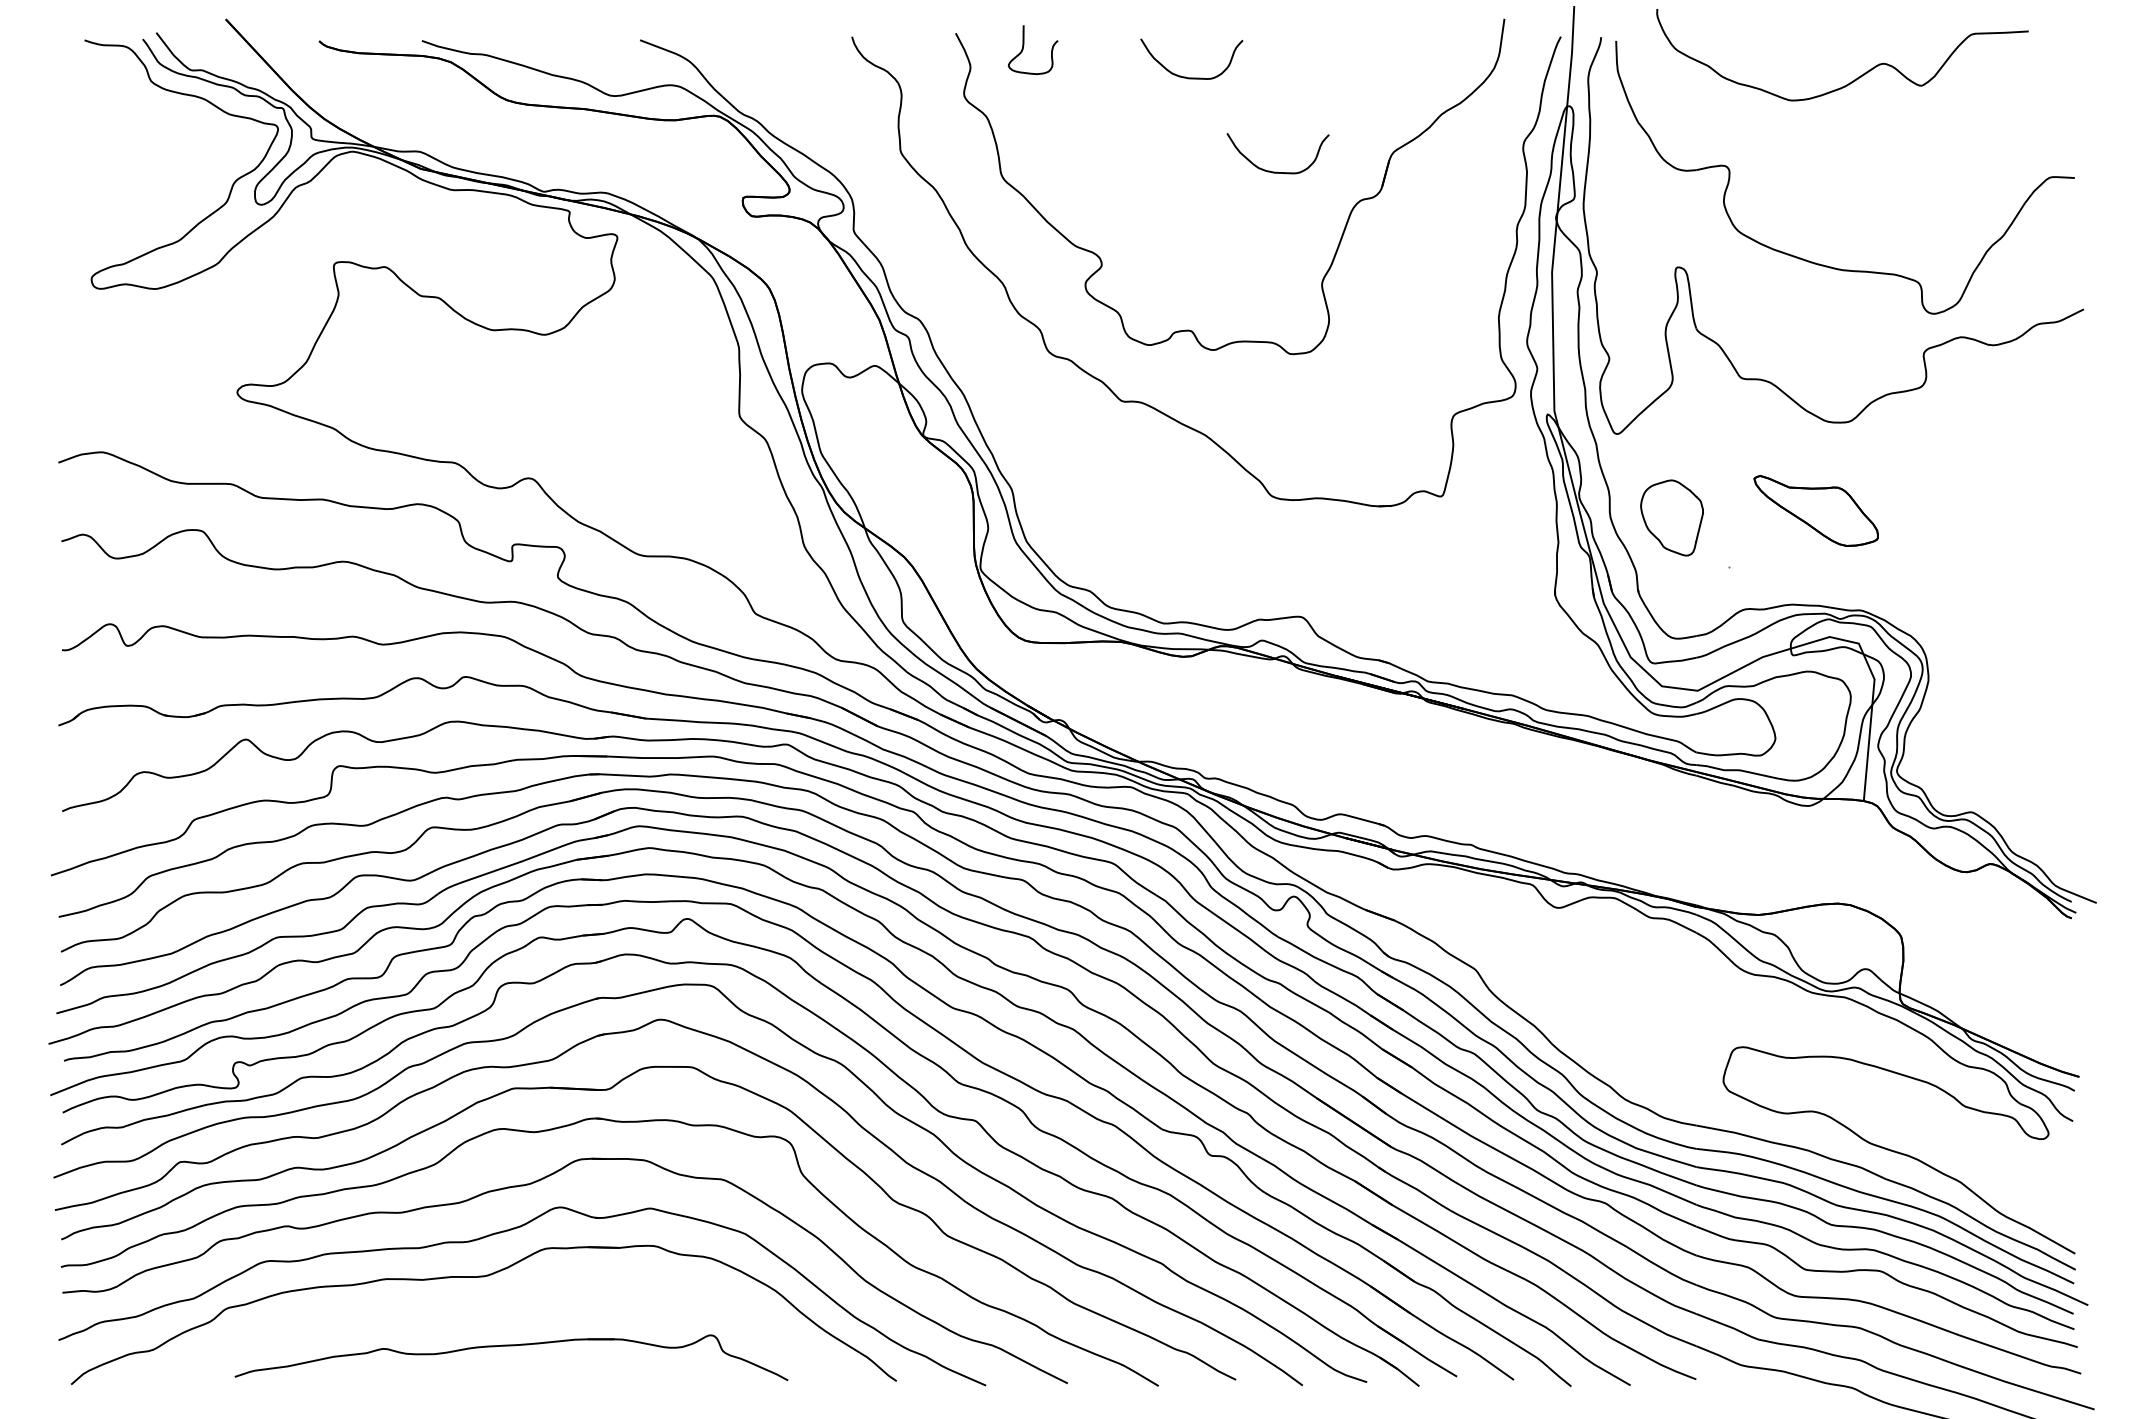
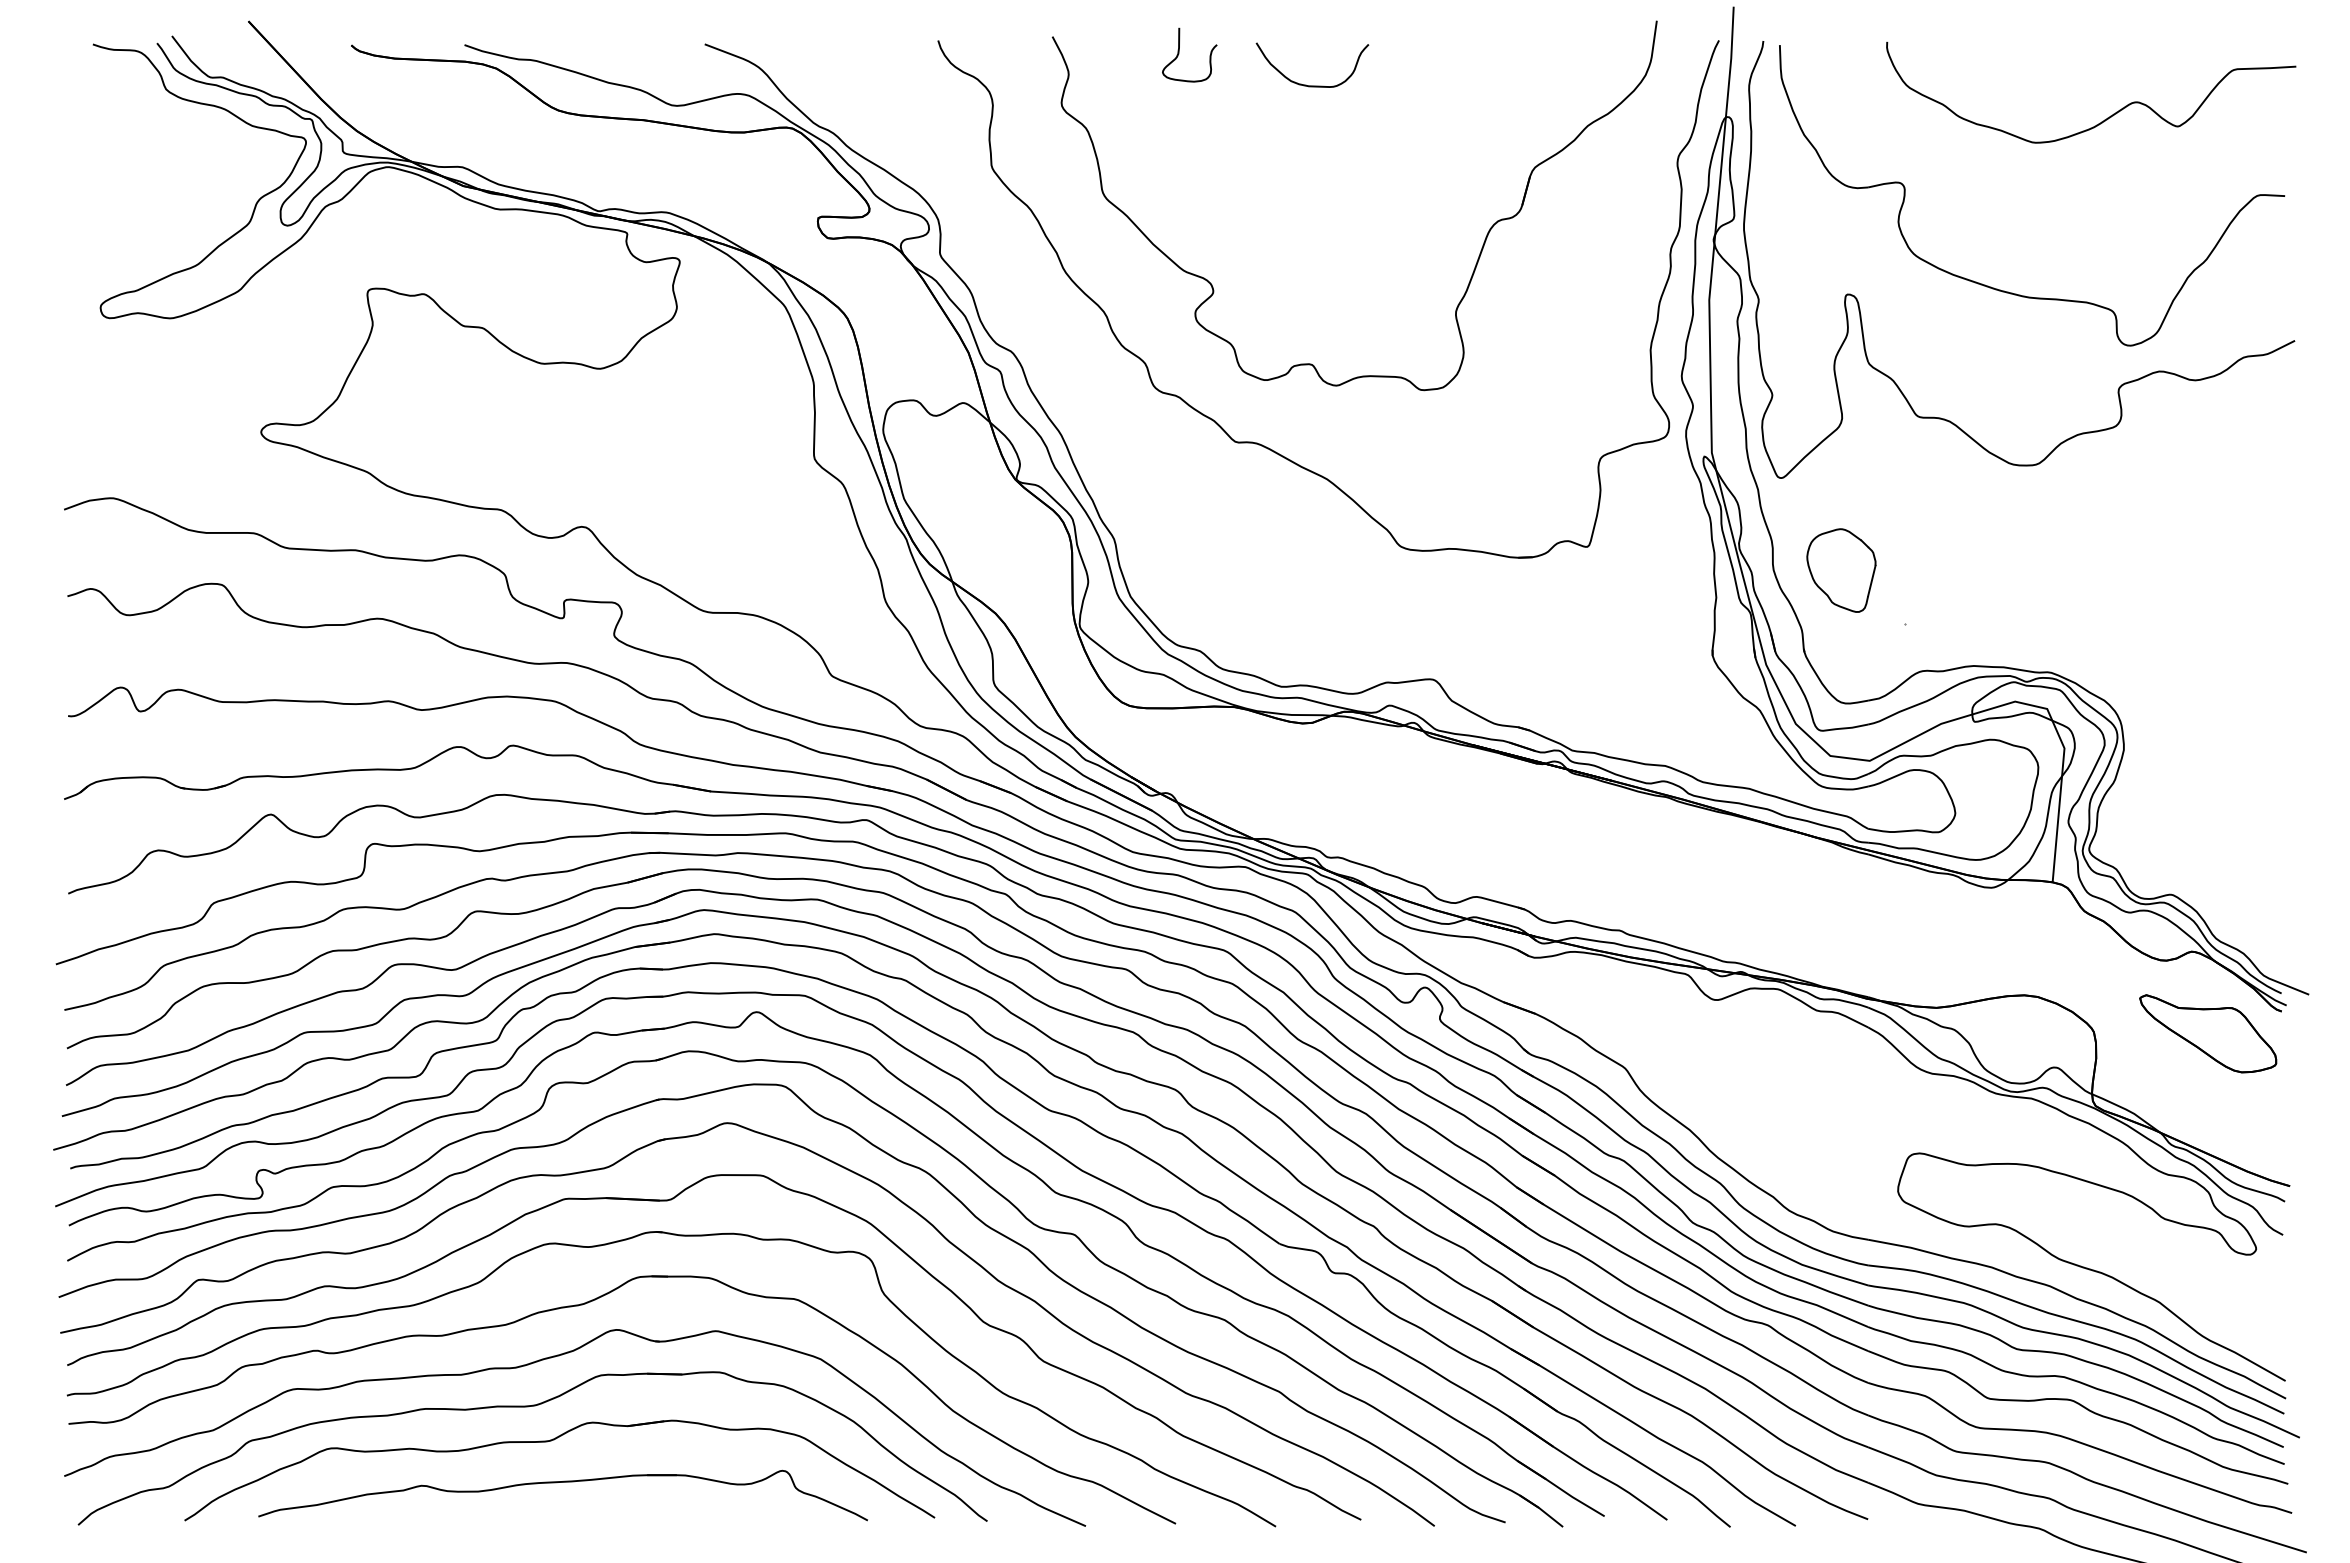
curve: (1023, 48) -> (1179, 53), moved
curve: (1857, 77) -> (2107, 117), moved
curve: (1272, 171) -> (1401, 188), removed
part: (1816, 510) -> (2208, 1033), moved
part: (500, 1308) -> (551, 1441), added

